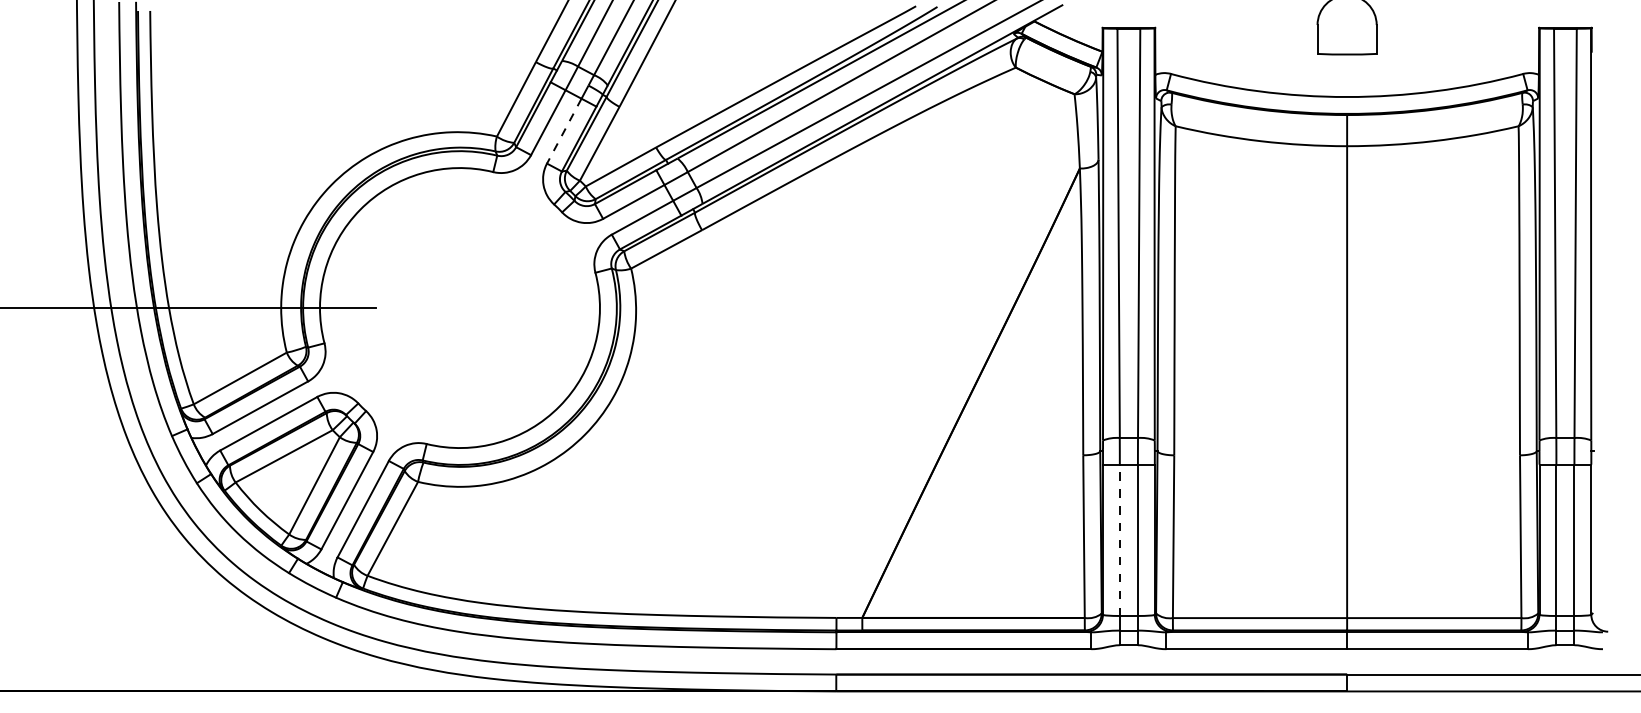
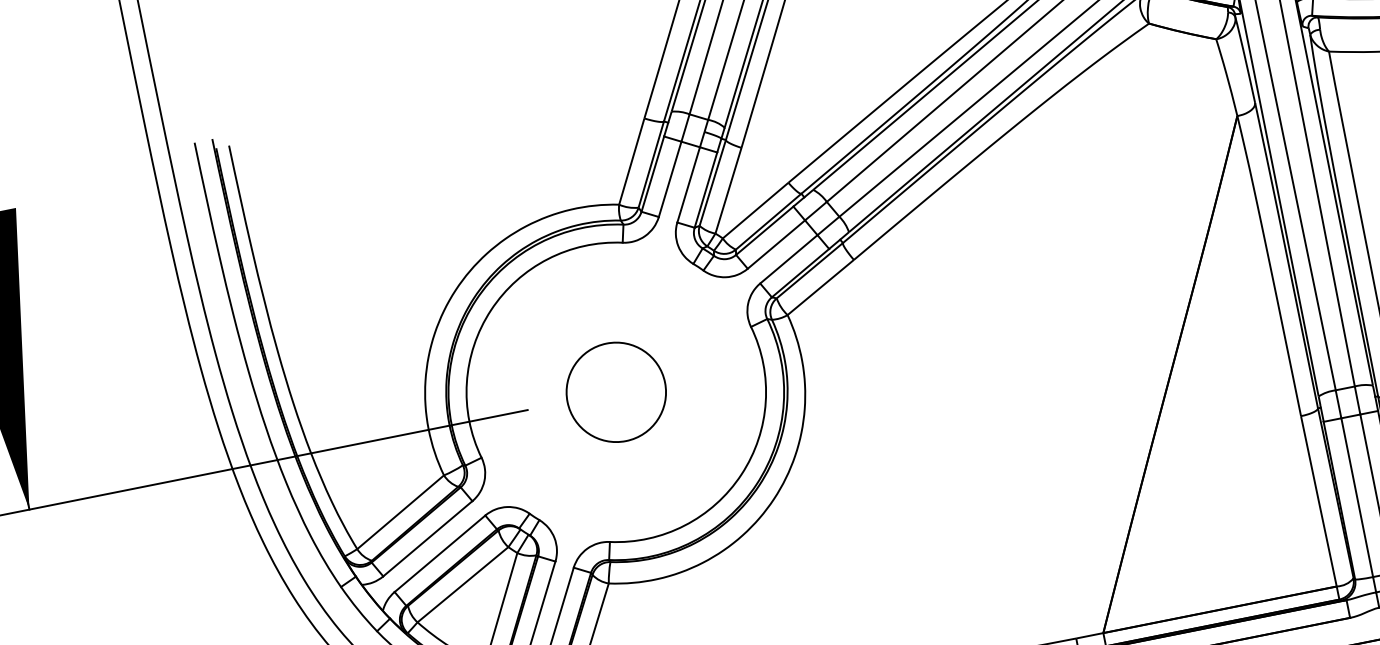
line: (564, 131) -> (688, 185), dashed -> solid
circle: (459, 307) -> (615, 391), added
line: (1119, 540) -> (1356, 497), dashed -> solid

